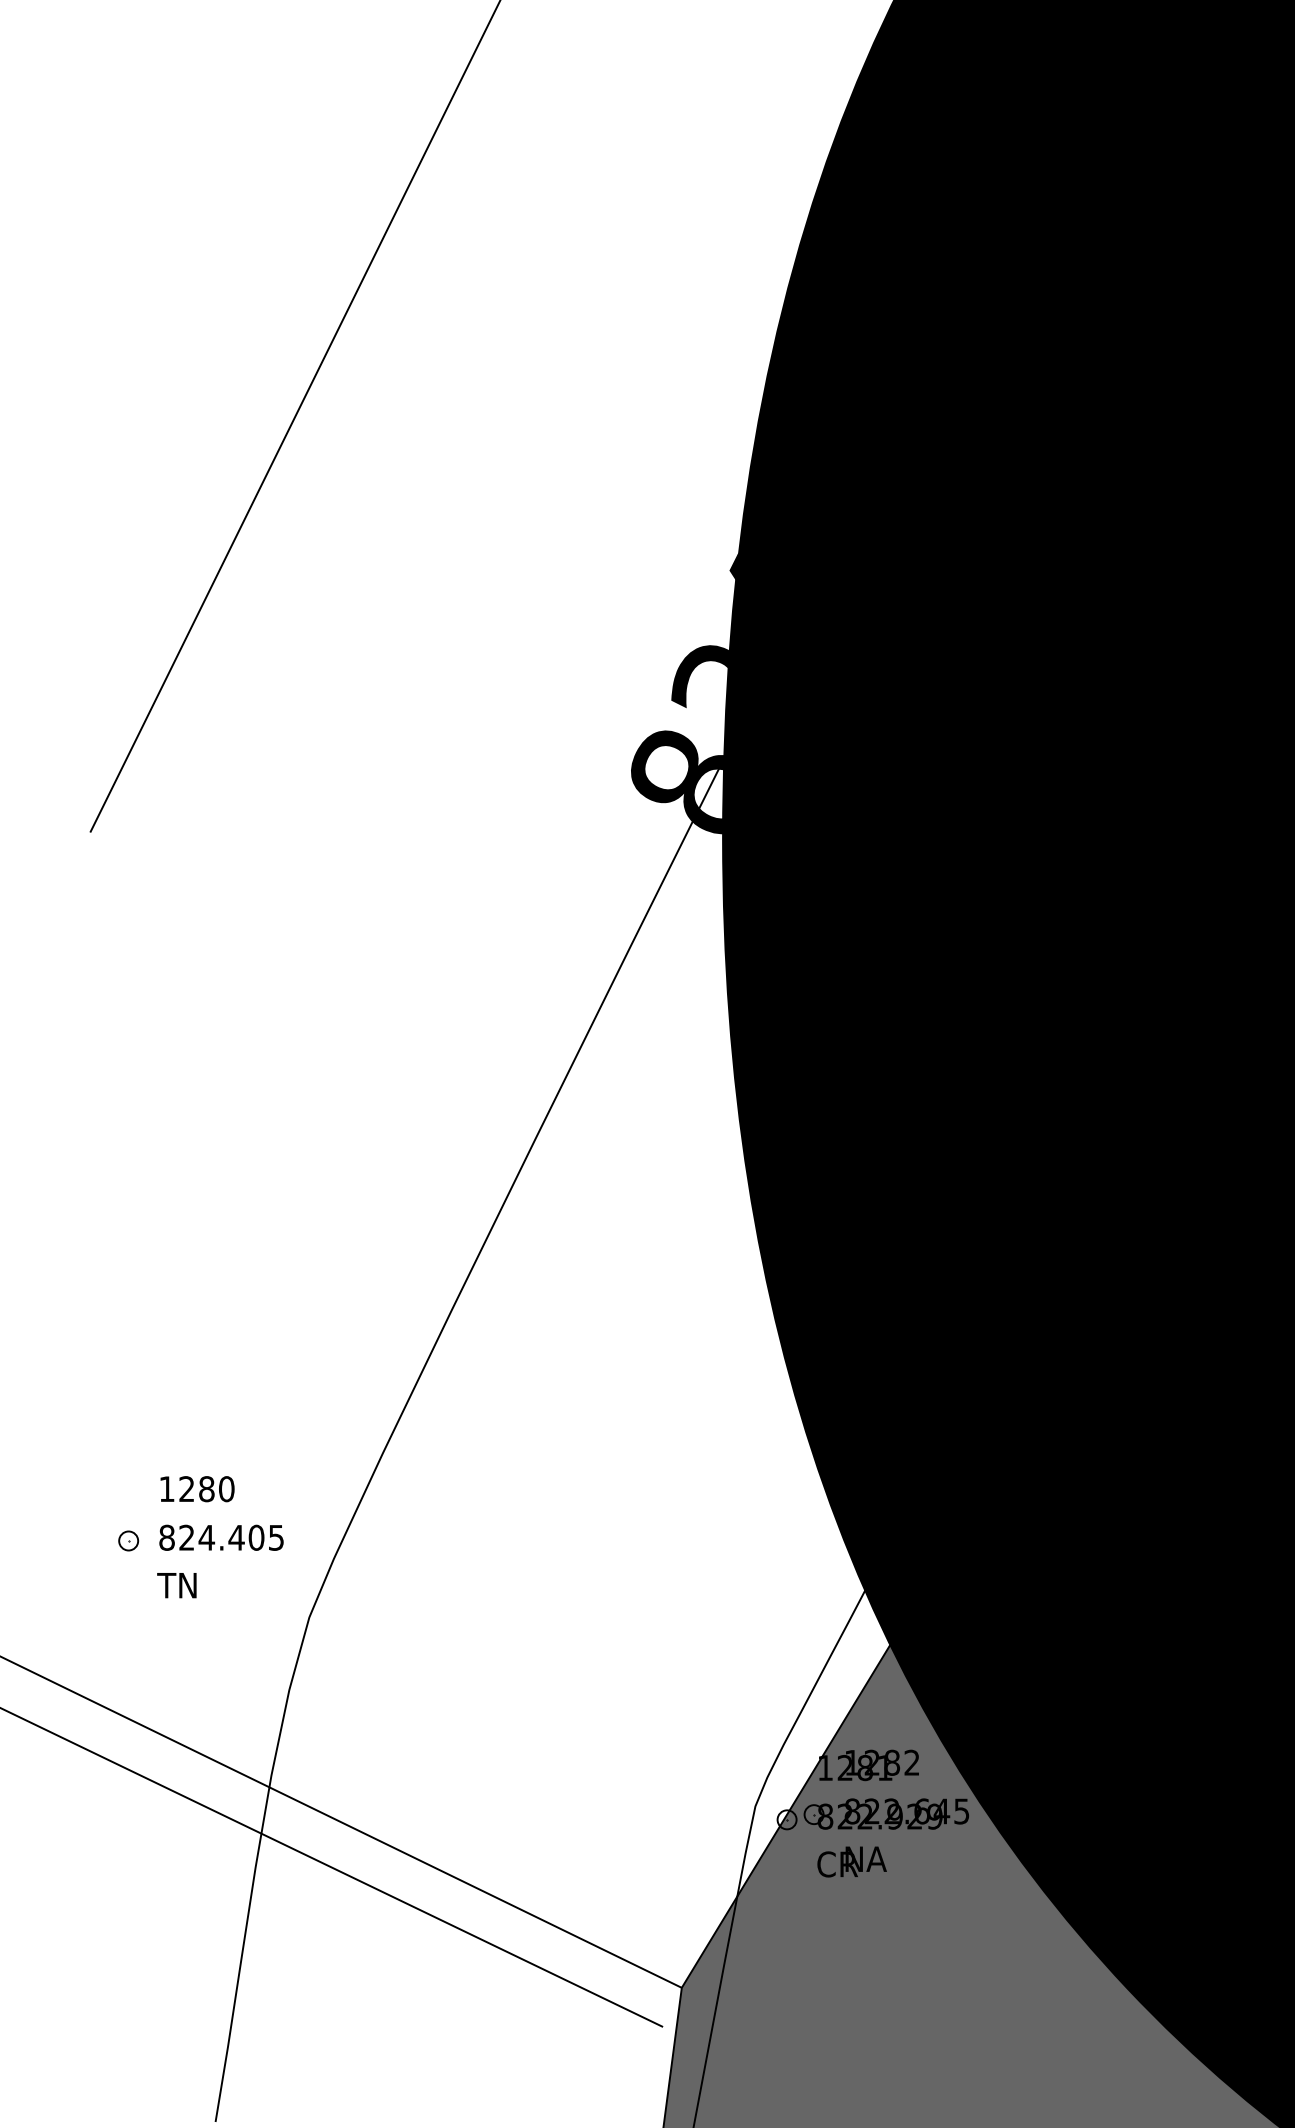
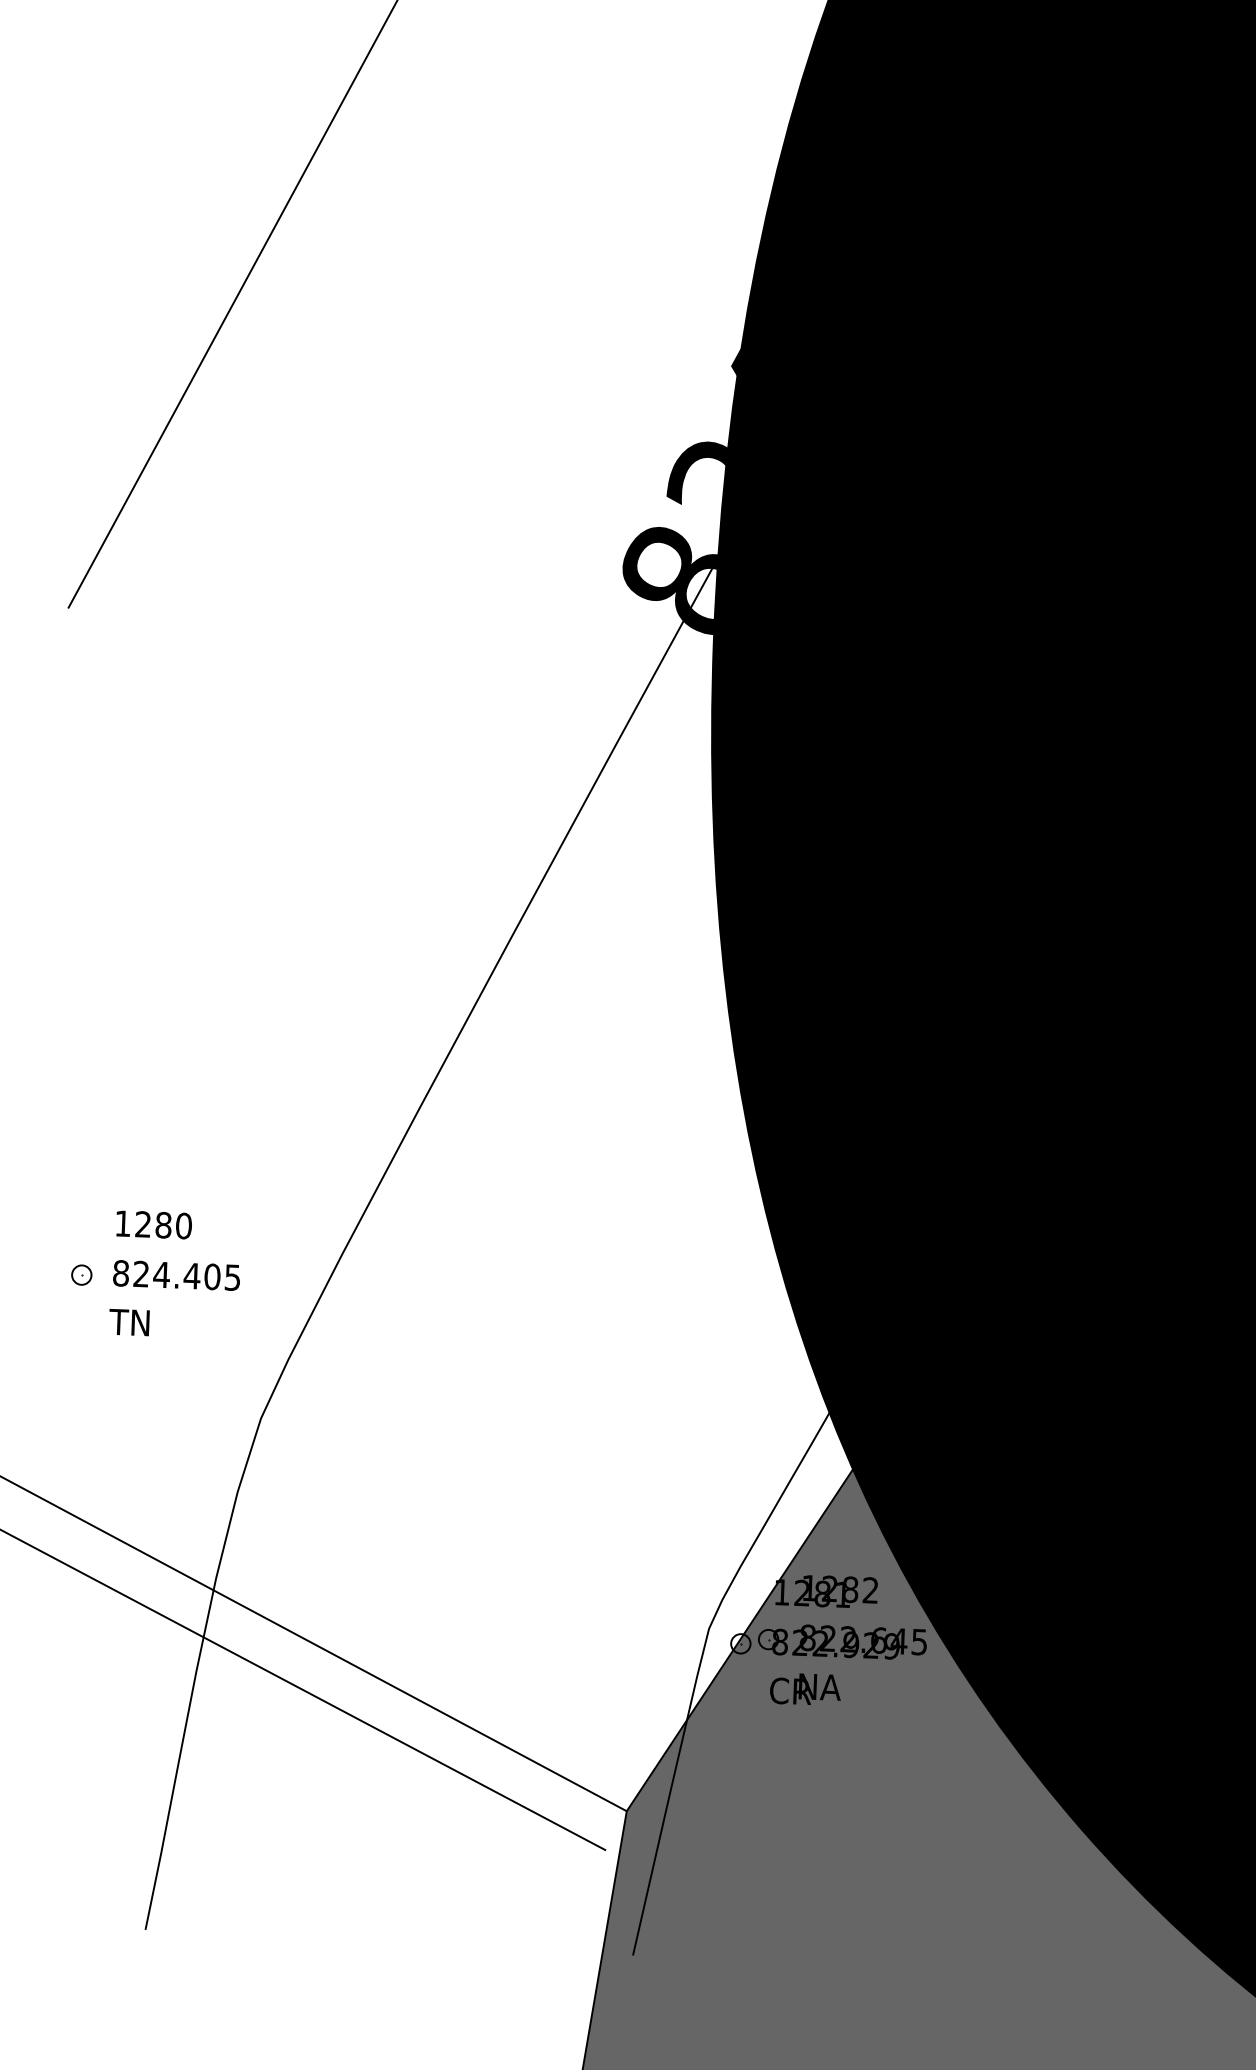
part: (200, 1537) -> (155, 1274), moved

